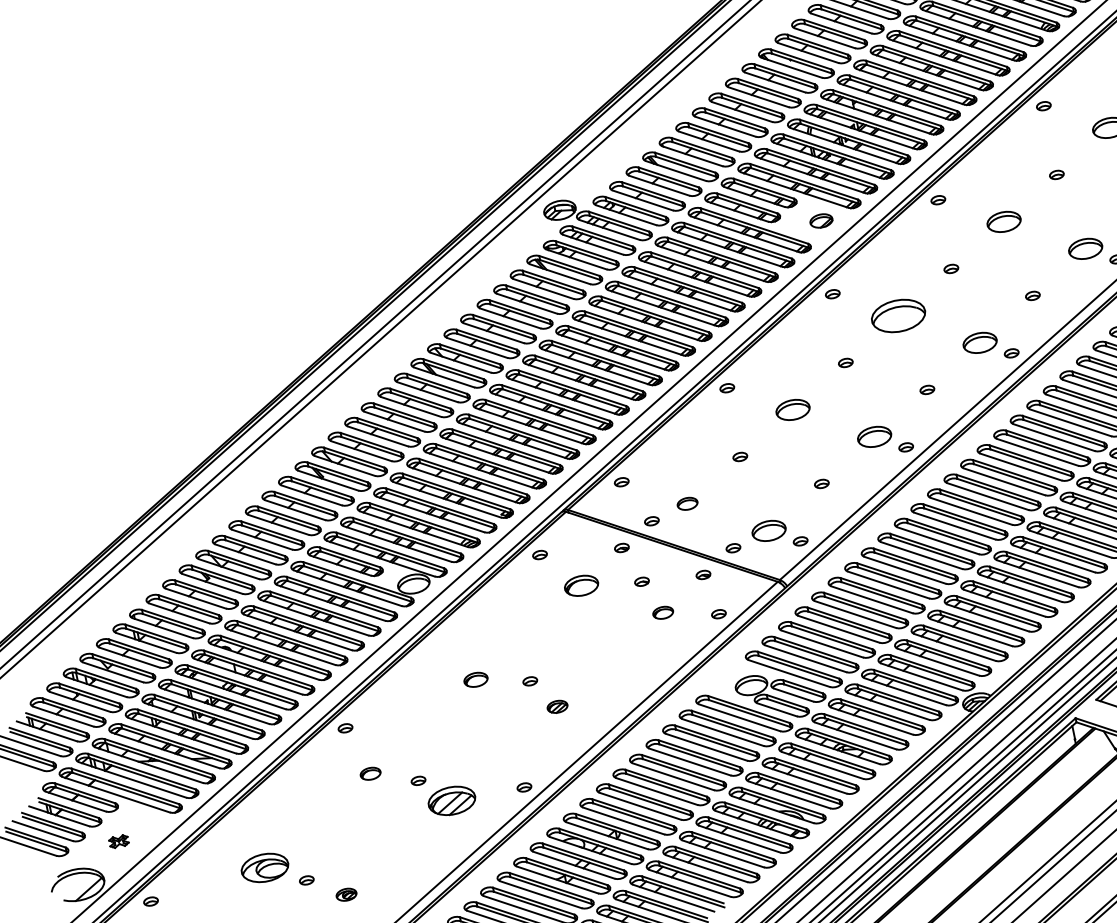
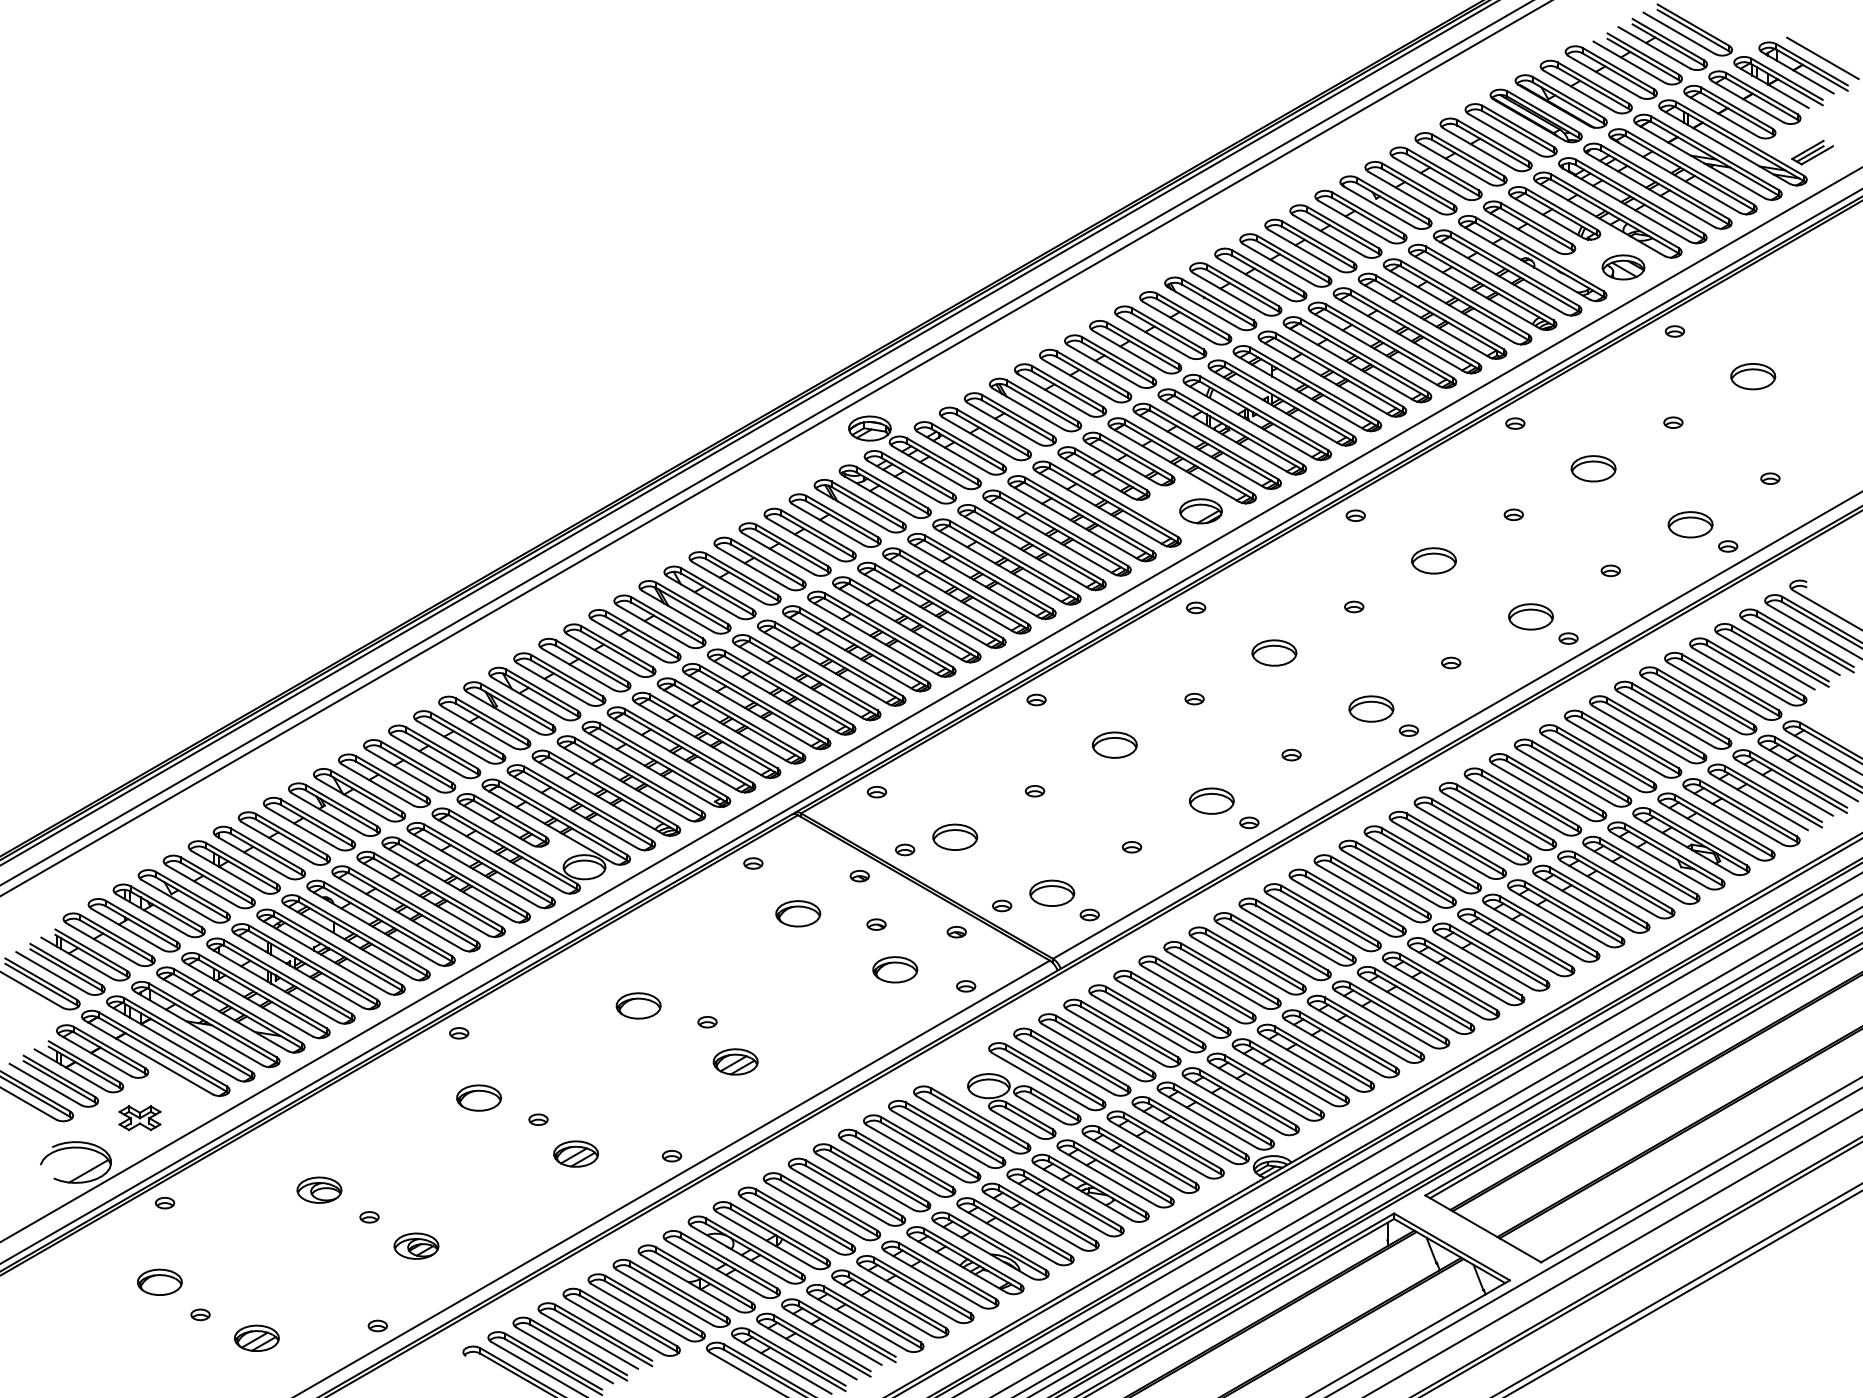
part: (821, 221) -> (1200, 511), size x1.43
part: (898, 315) -> (1274, 652), size x0.62
part: (687, 503) -> (955, 836), size x1.67
part: (663, 612) -> (895, 969), size x1.67
part: (475, 679) -> (638, 1005), size x1.43
part: (557, 706) -> (735, 1061), size x1.67
part: (370, 773) -> (479, 1097), size x1.67
part: (452, 800) -> (576, 1153), size x0.71
part: (118, 841) -> (139, 1117), size x1.67
part: (264, 867) -> (319, 1189), size x0.71
part: (346, 894) -> (416, 1245), size x1.67

